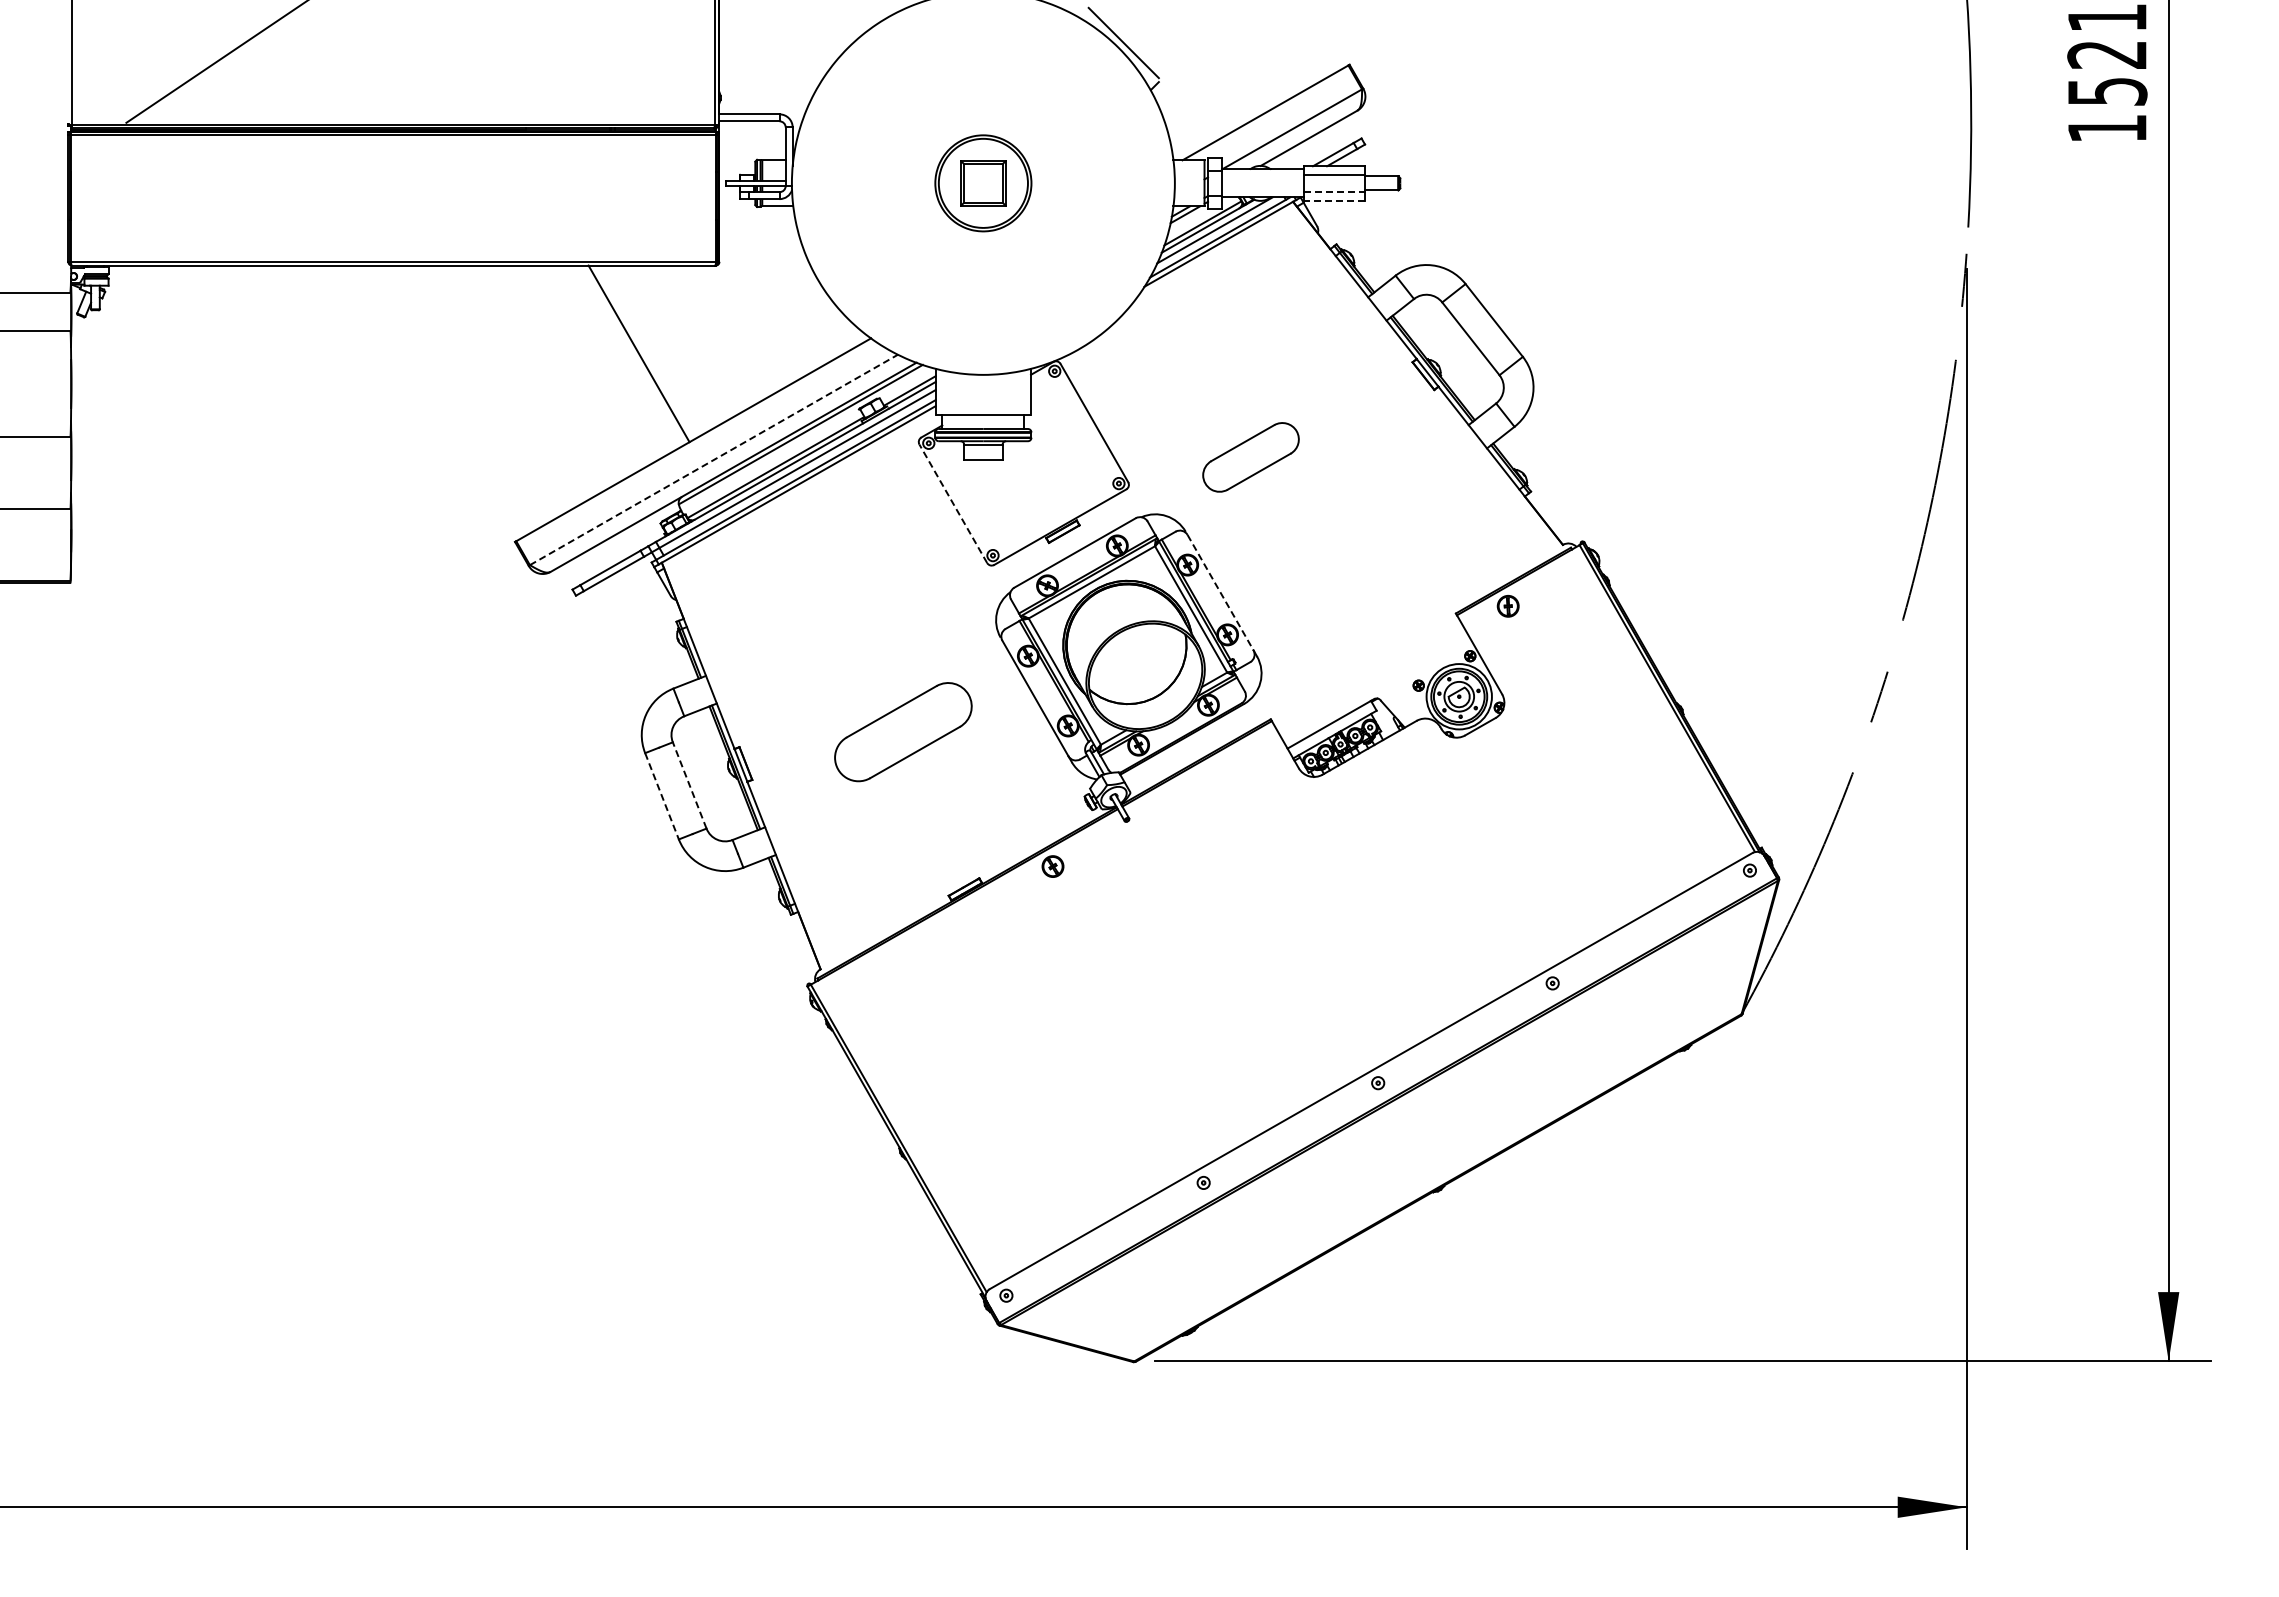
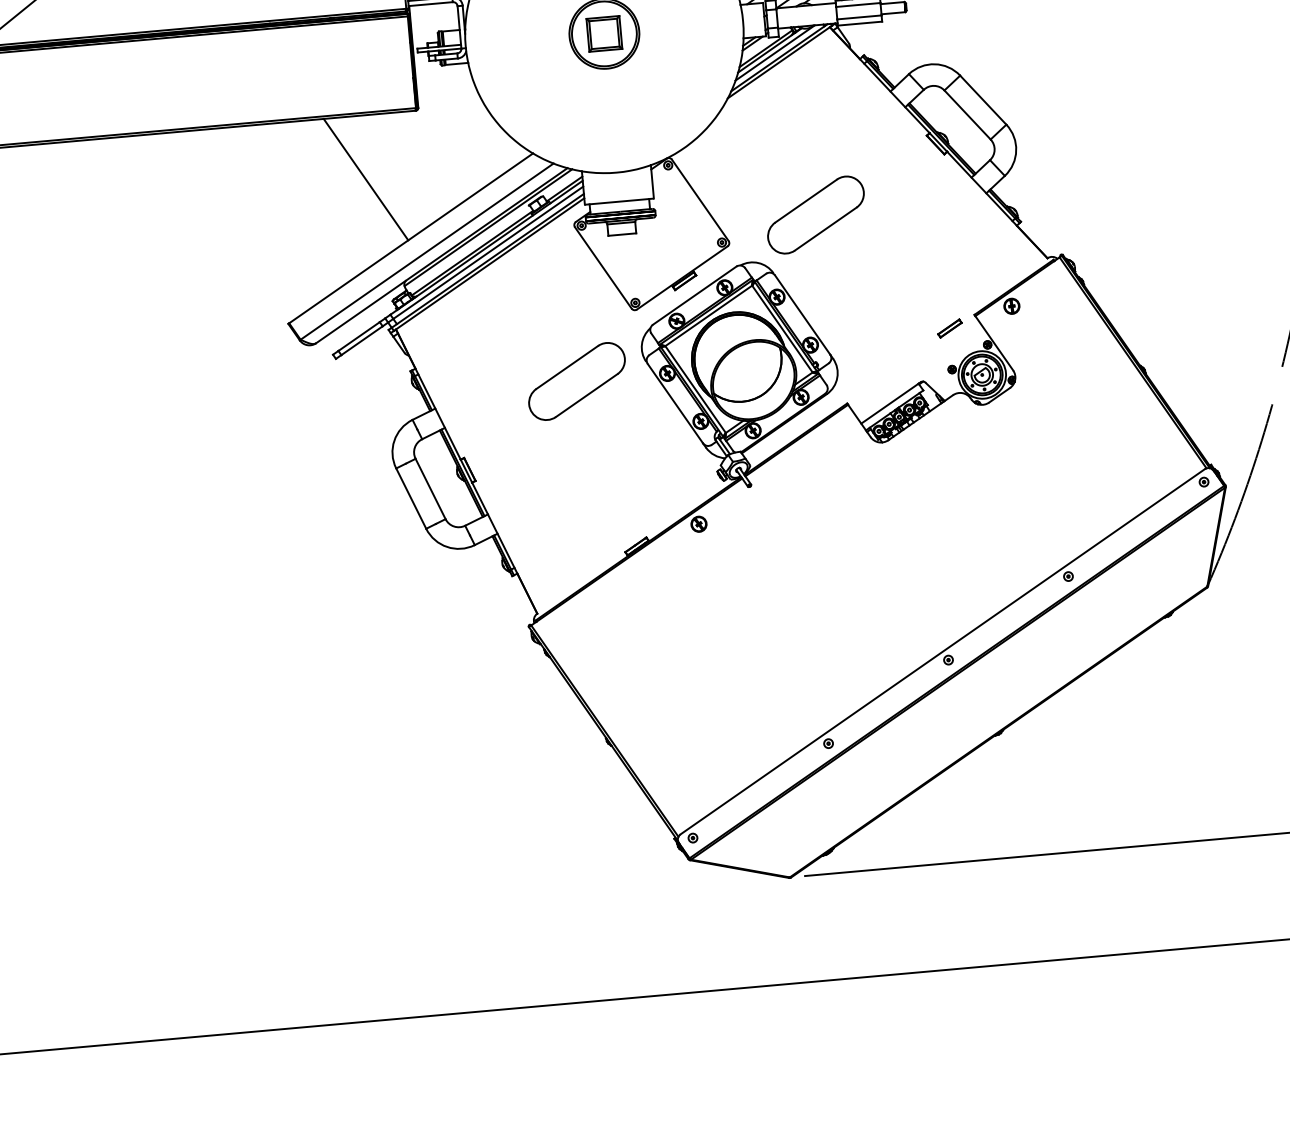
line: (1334, 191) -> (859, 17), dashed -> solid
line: (1334, 200) -> (859, 23), dashed -> solid
part: (1250, 457) -> (815, 215), size x1.43
line: (714, 459) -> (427, 251), dashed -> solid
line: (953, 503) -> (603, 267), dashed -> solid
line: (1220, 593) -> (802, 315), dashed -> solid
part: (1420, 628) -> (949, 328), added
part: (903, 732) -> (577, 381), moved
line: (689, 785) -> (430, 489), dashed -> solid
line: (662, 796) -> (411, 498), dashed -> solid

